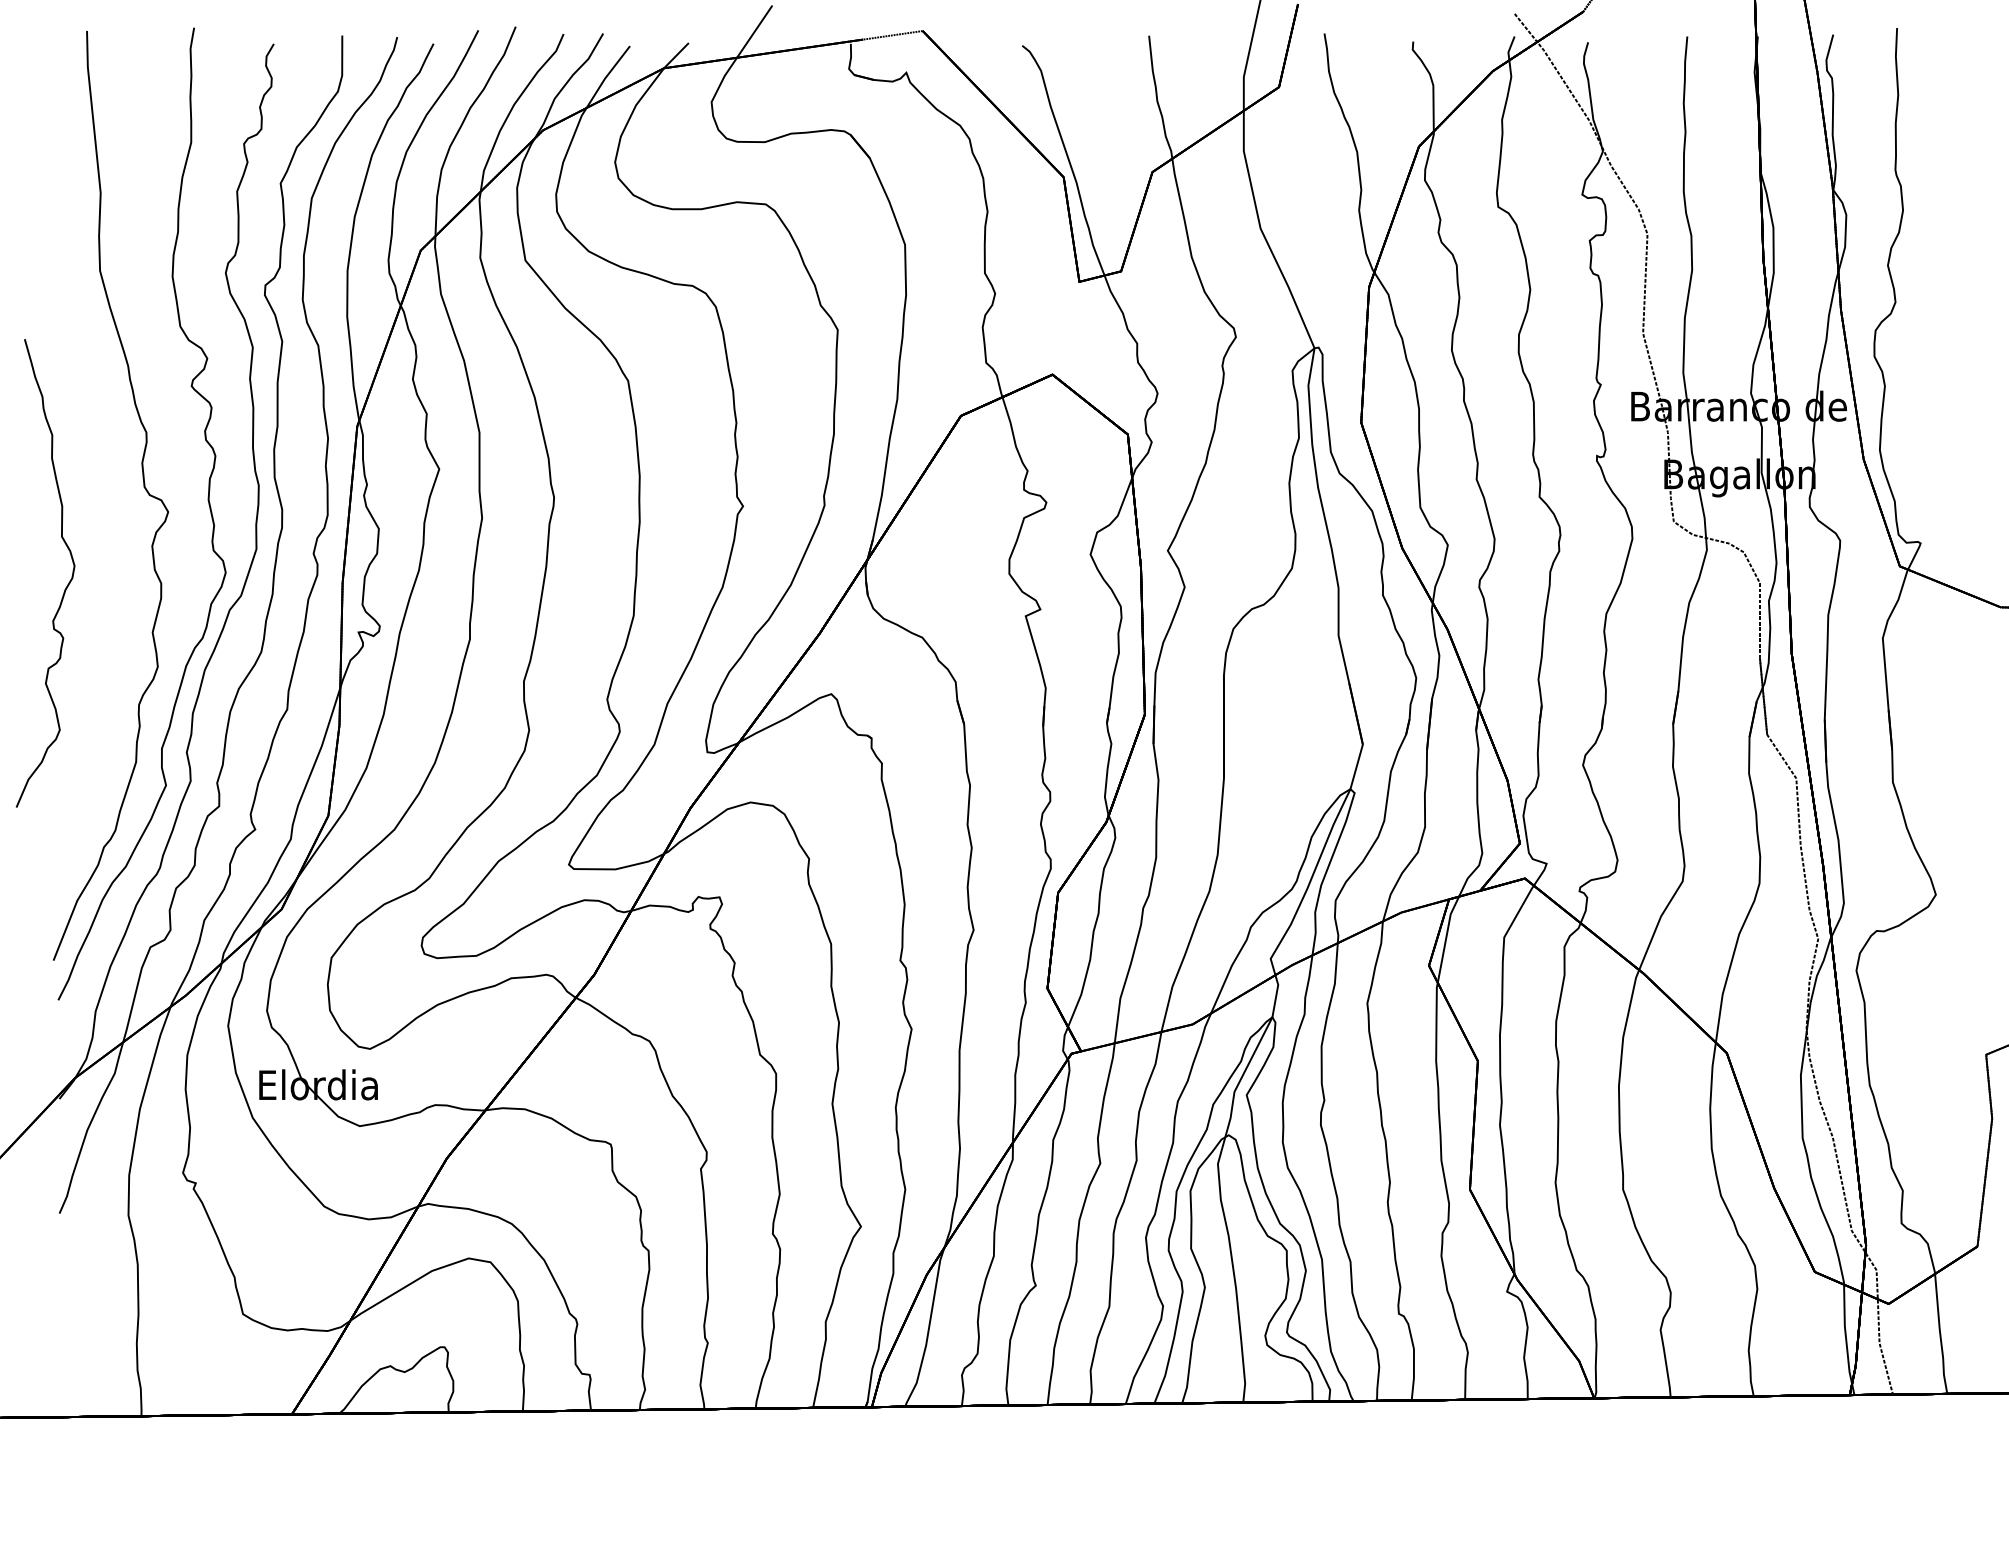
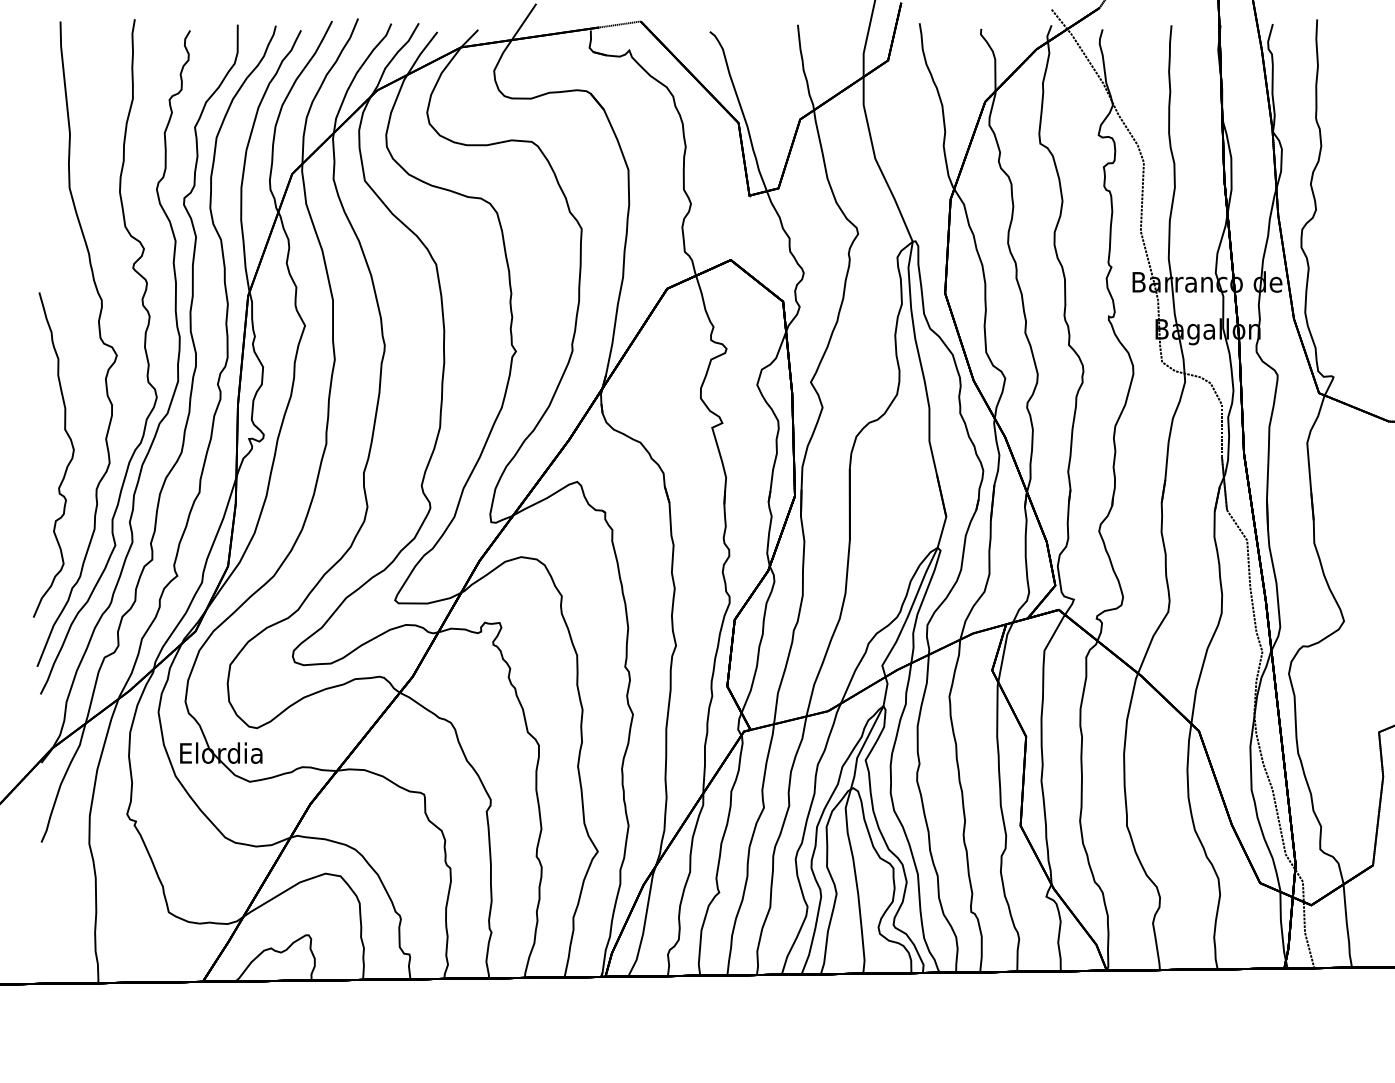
part: (66, 584) -> (68, 462), moved

